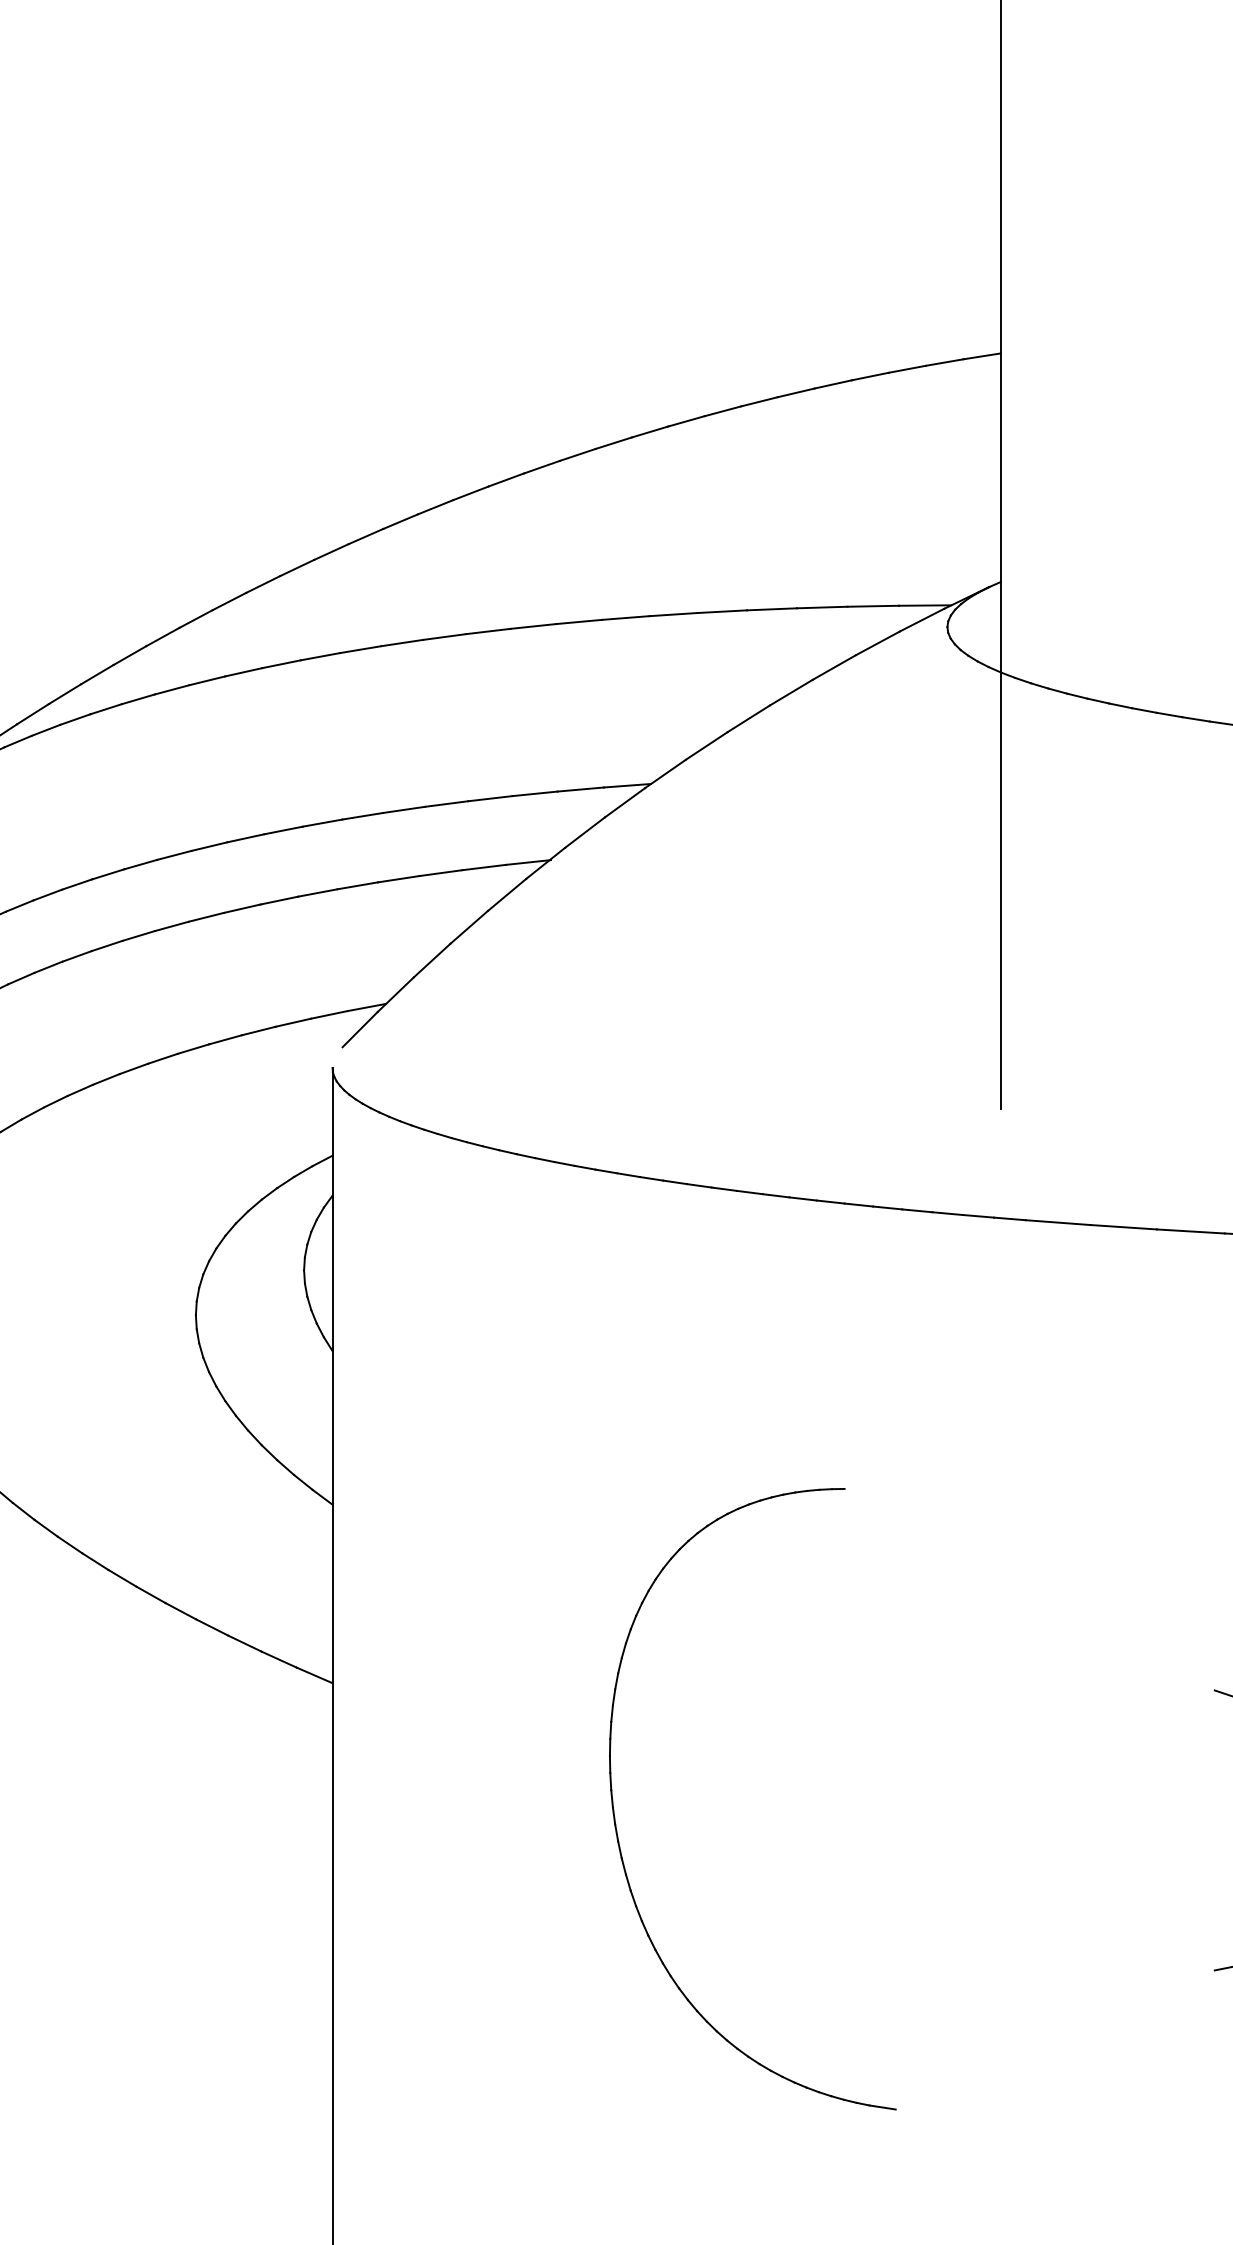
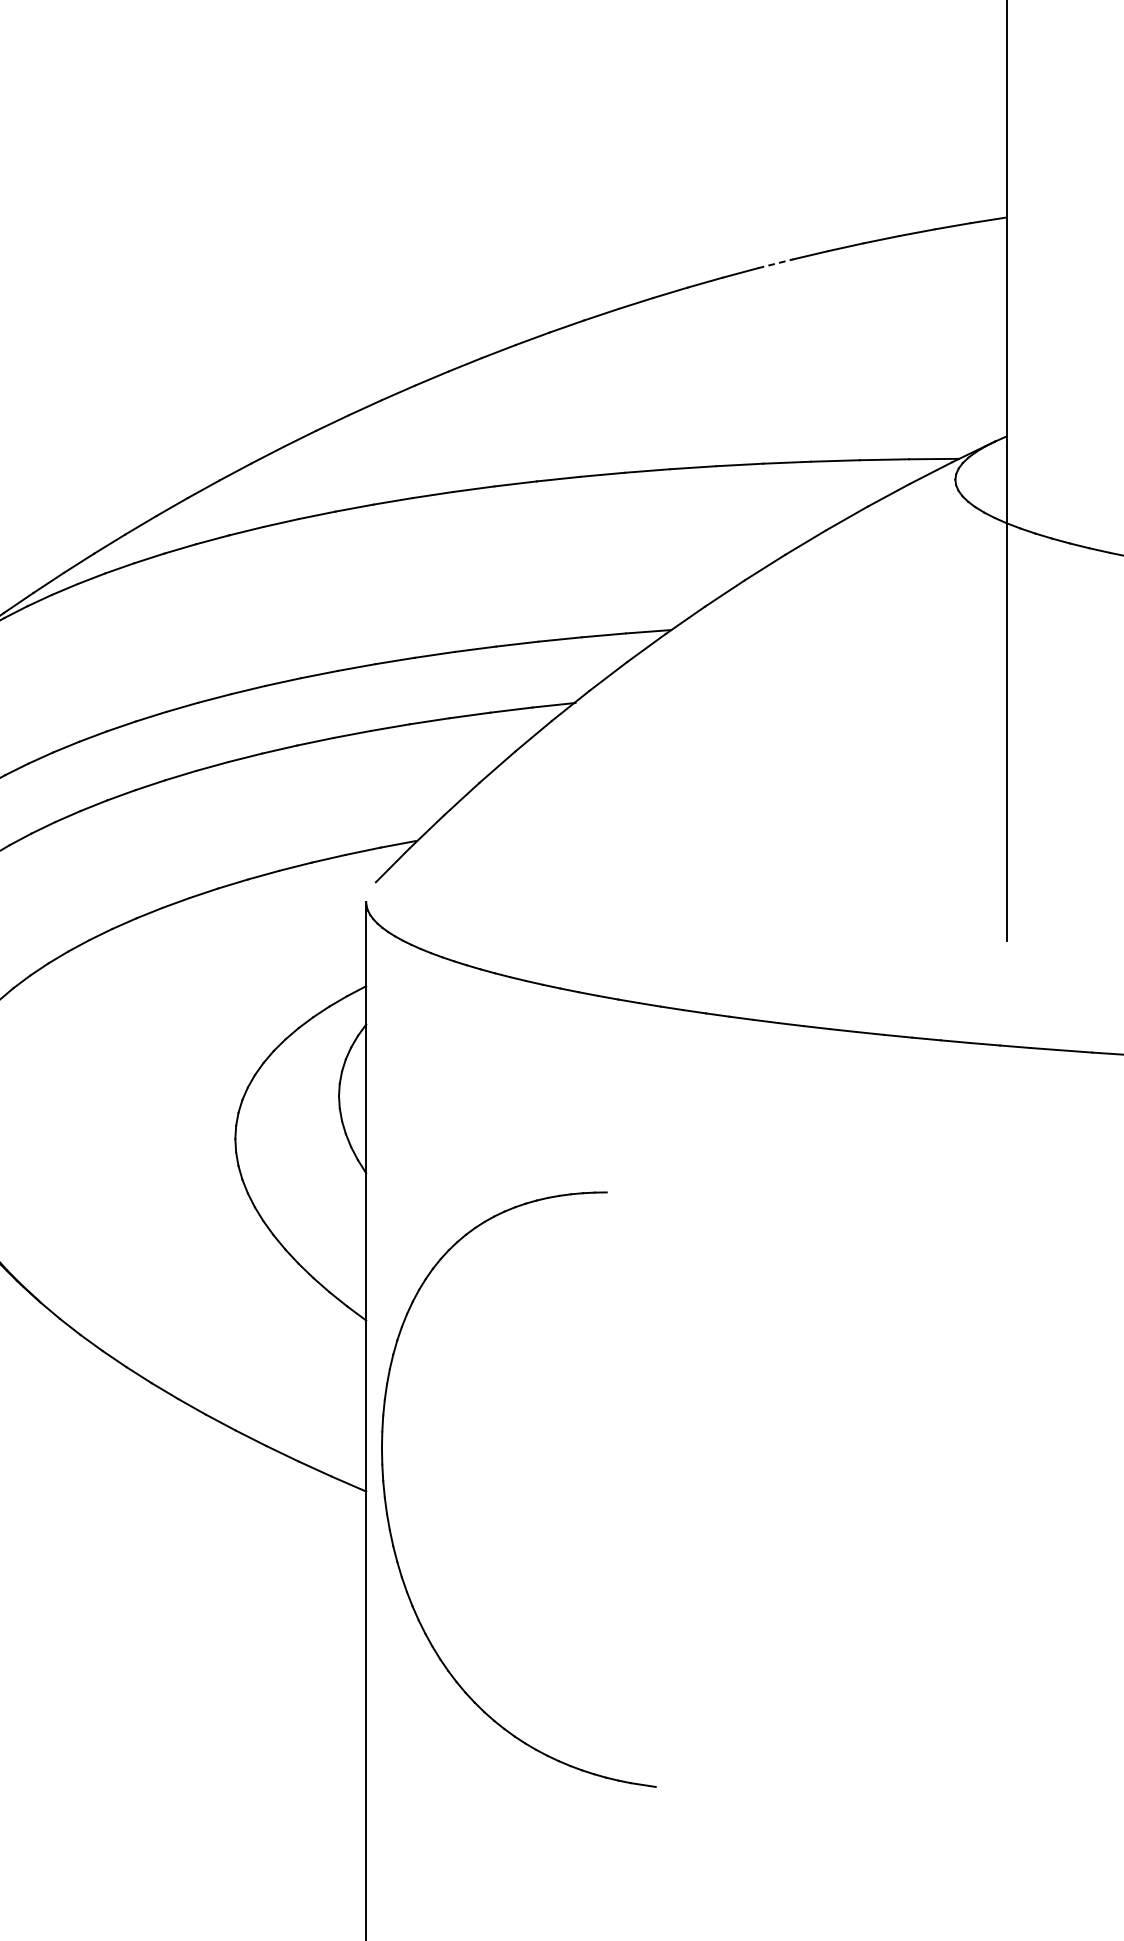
line: (759, 401) -> (775, 263), solid -> dashed
part: (615, 1817) -> (387, 1507), moved

